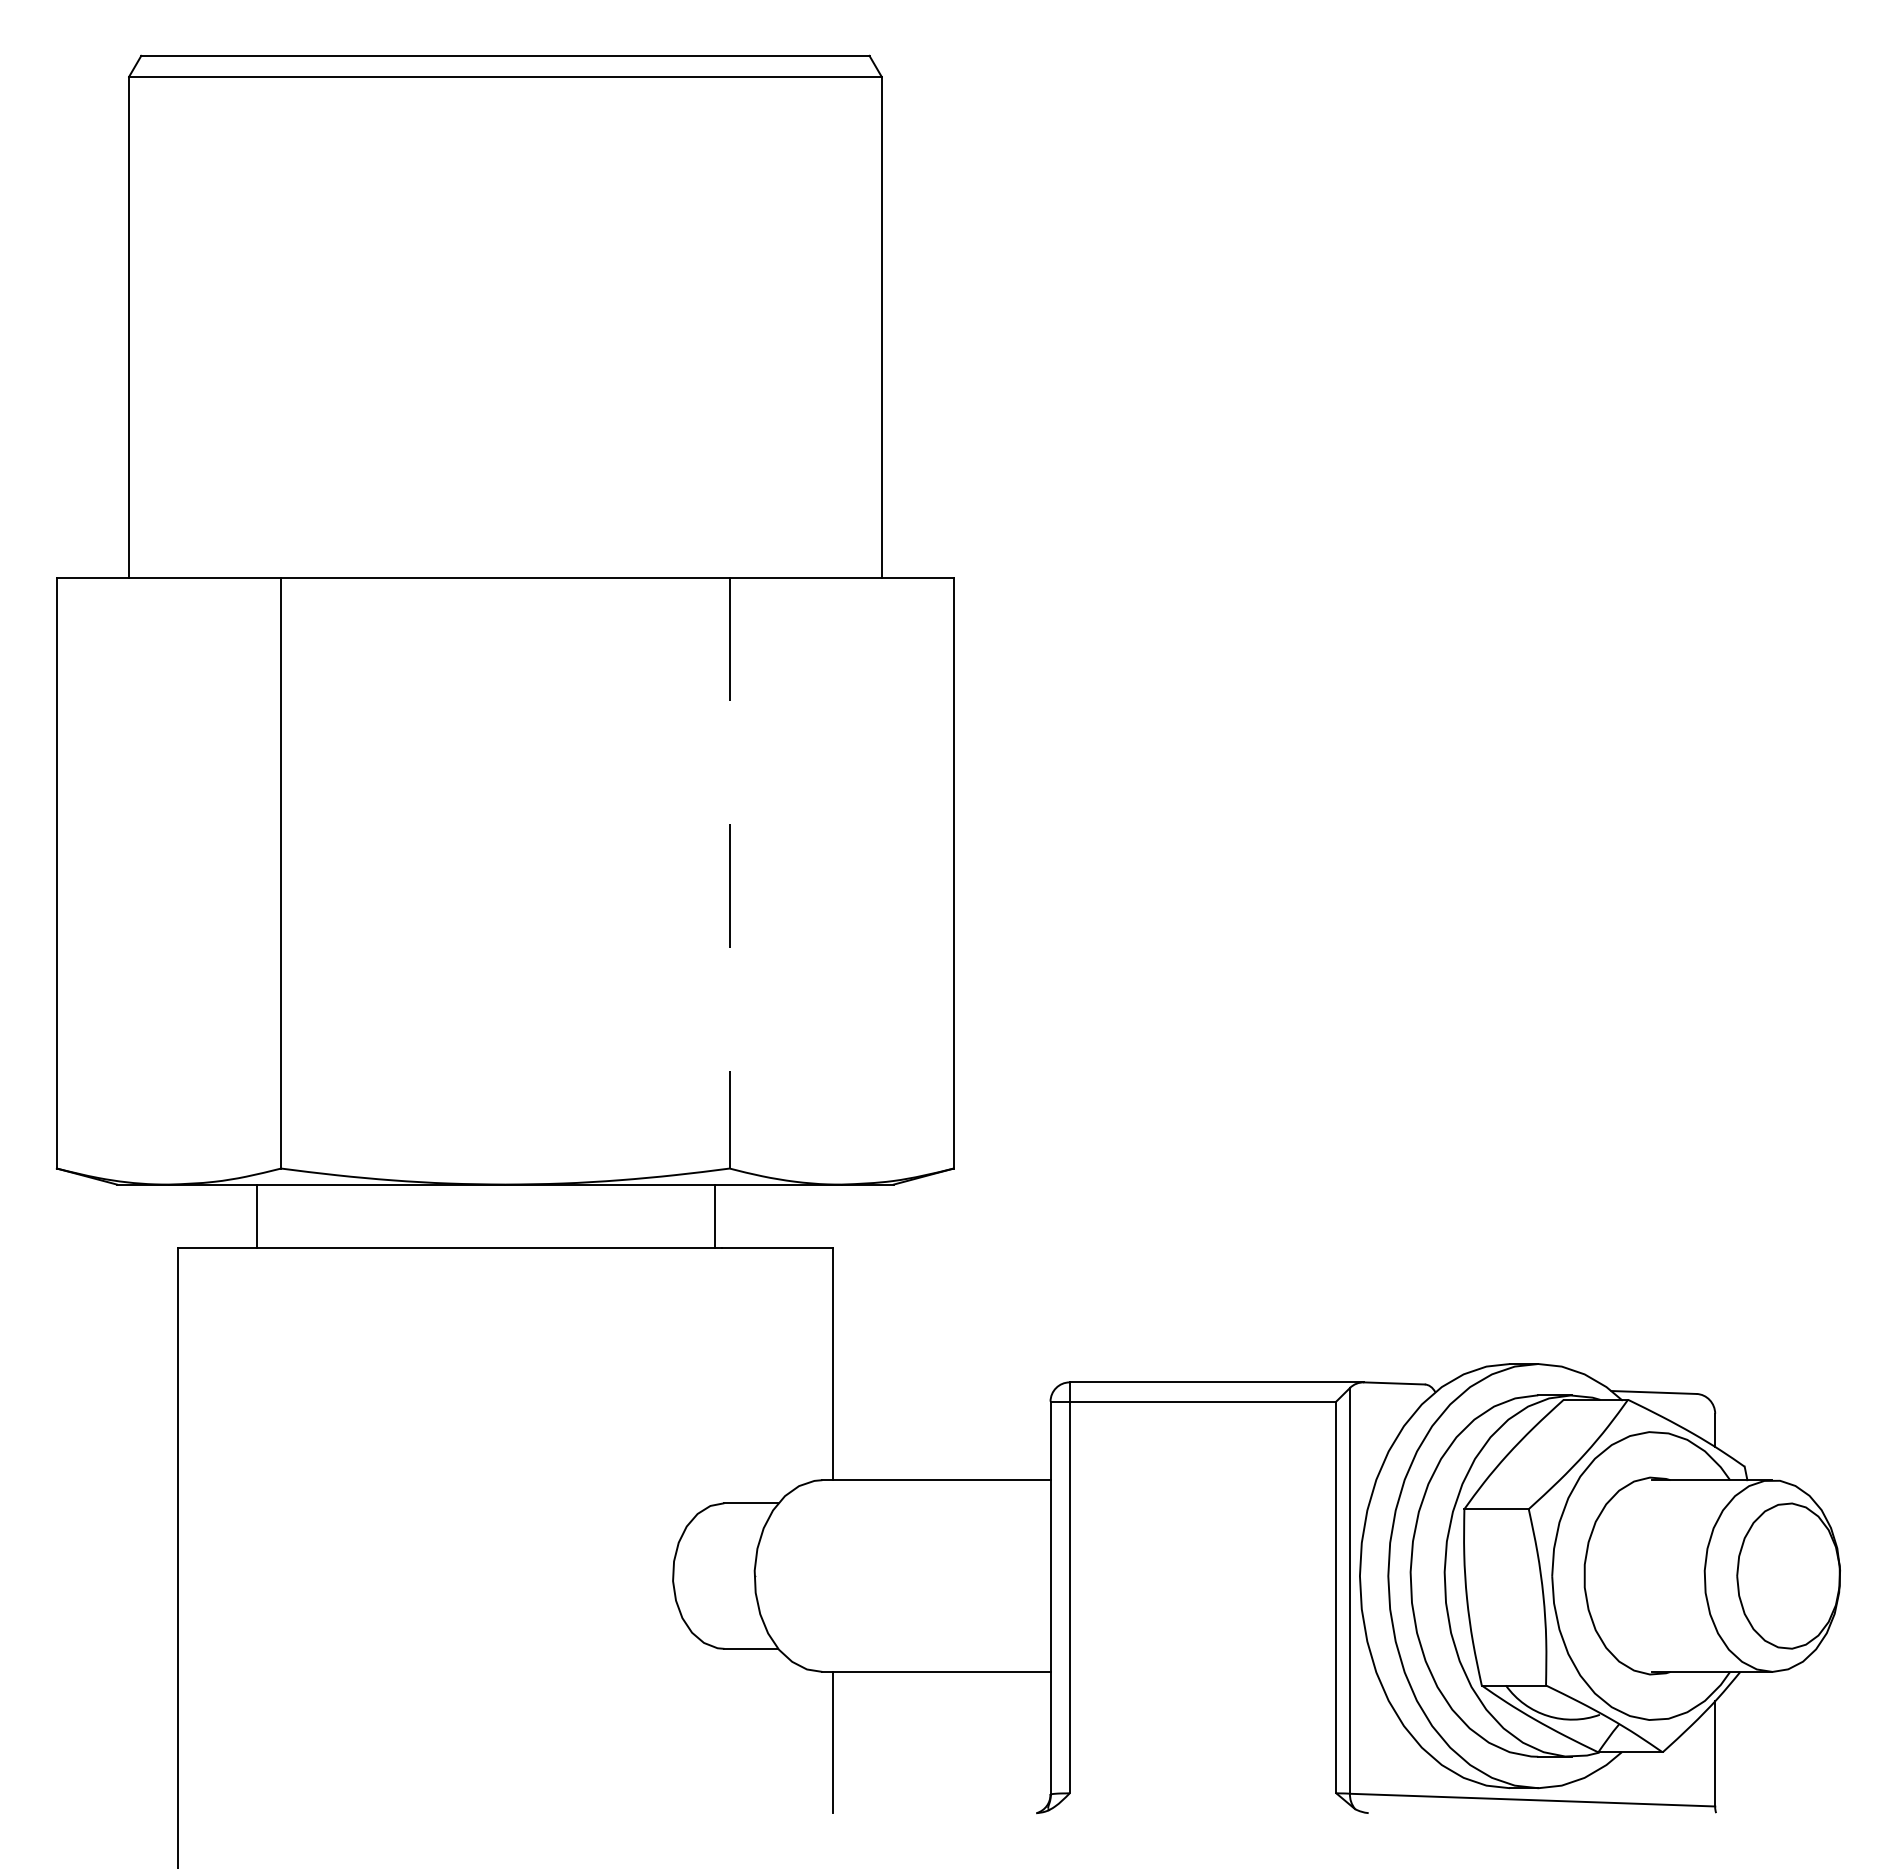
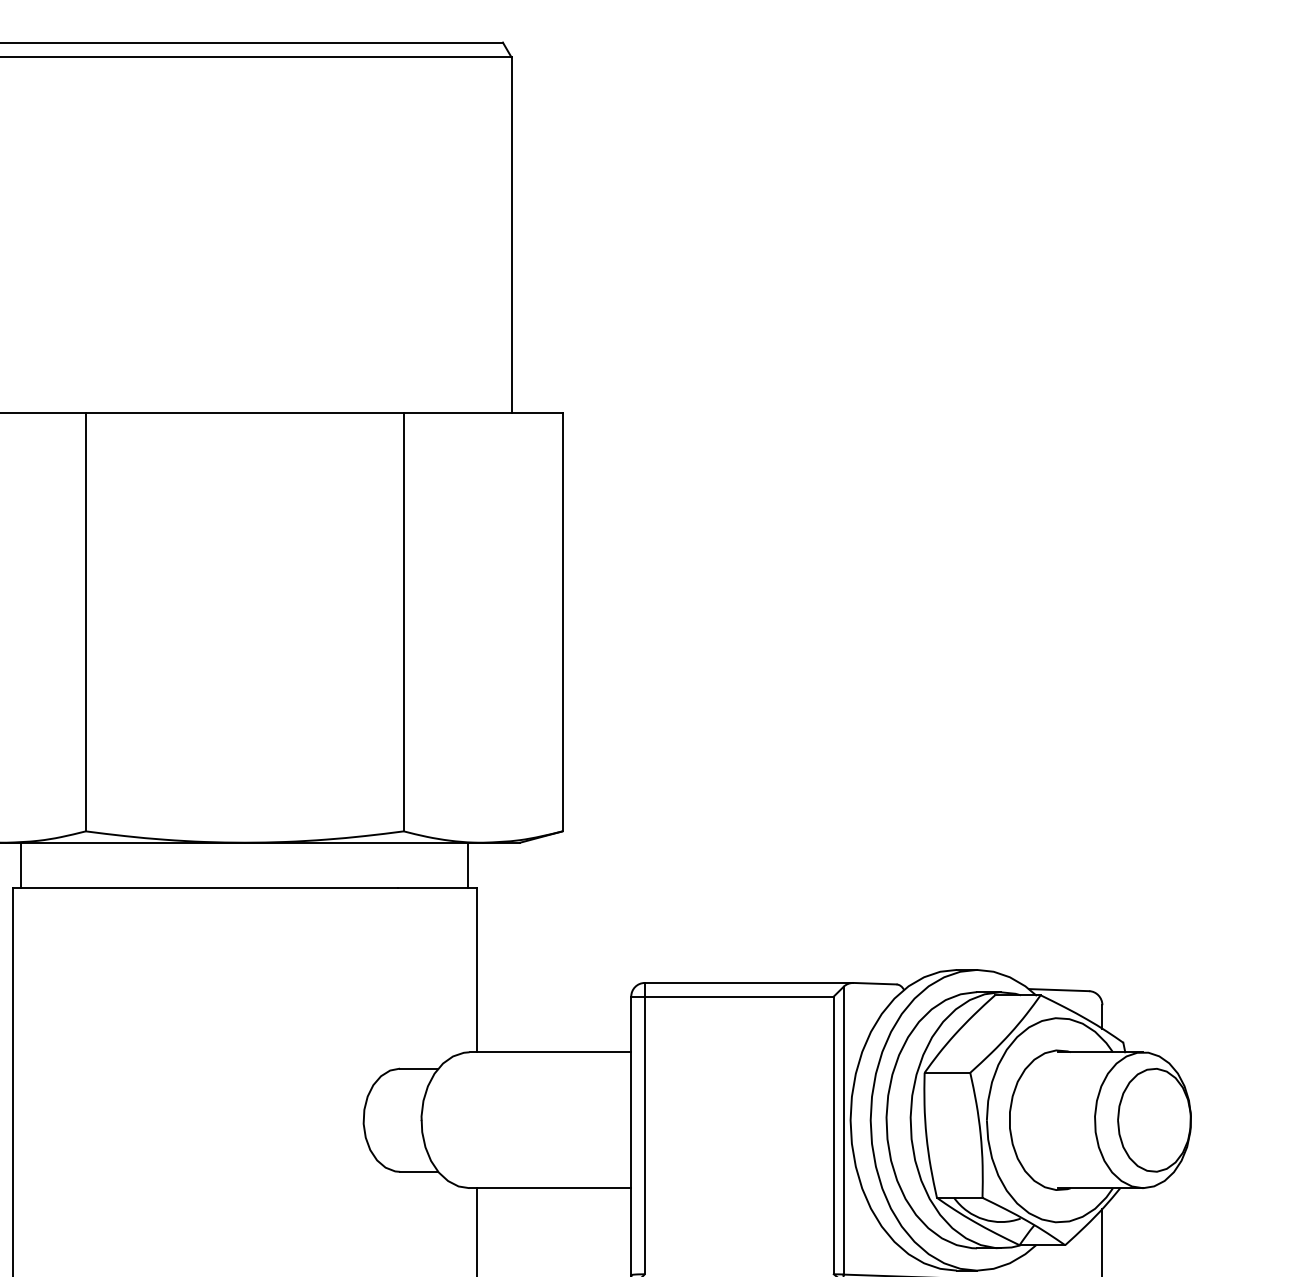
line: (729, 873) -> (403, 622), dashed -> solid
line: (256, 1216) -> (20, 865), moved
line: (714, 1216) -> (468, 865), moved

